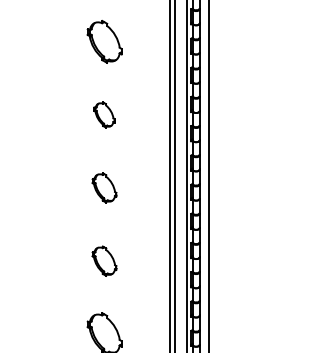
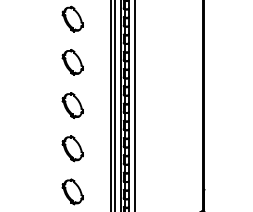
part: (104, 115) -> (72, 62), size x1.67
part: (104, 187) -> (72, 105), size x1.43
part: (104, 260) -> (72, 148), size x1.43

